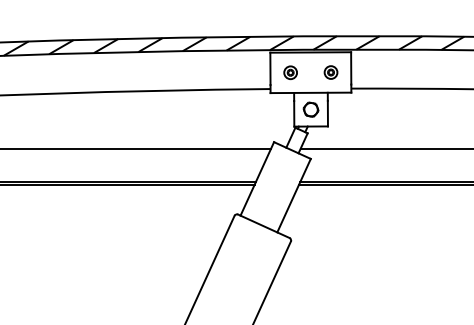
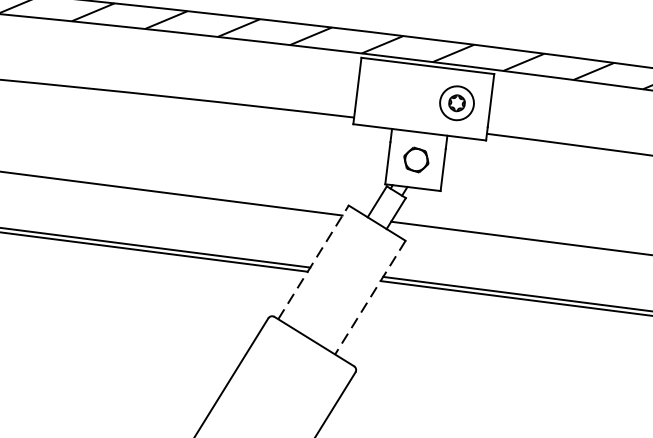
part: (290, 72) -> (390, 94), removed
part: (330, 72) -> (456, 102), size x1.6
line: (257, 178) -> (313, 261), solid -> dashed
line: (293, 196) -> (369, 298), solid -> dashed

